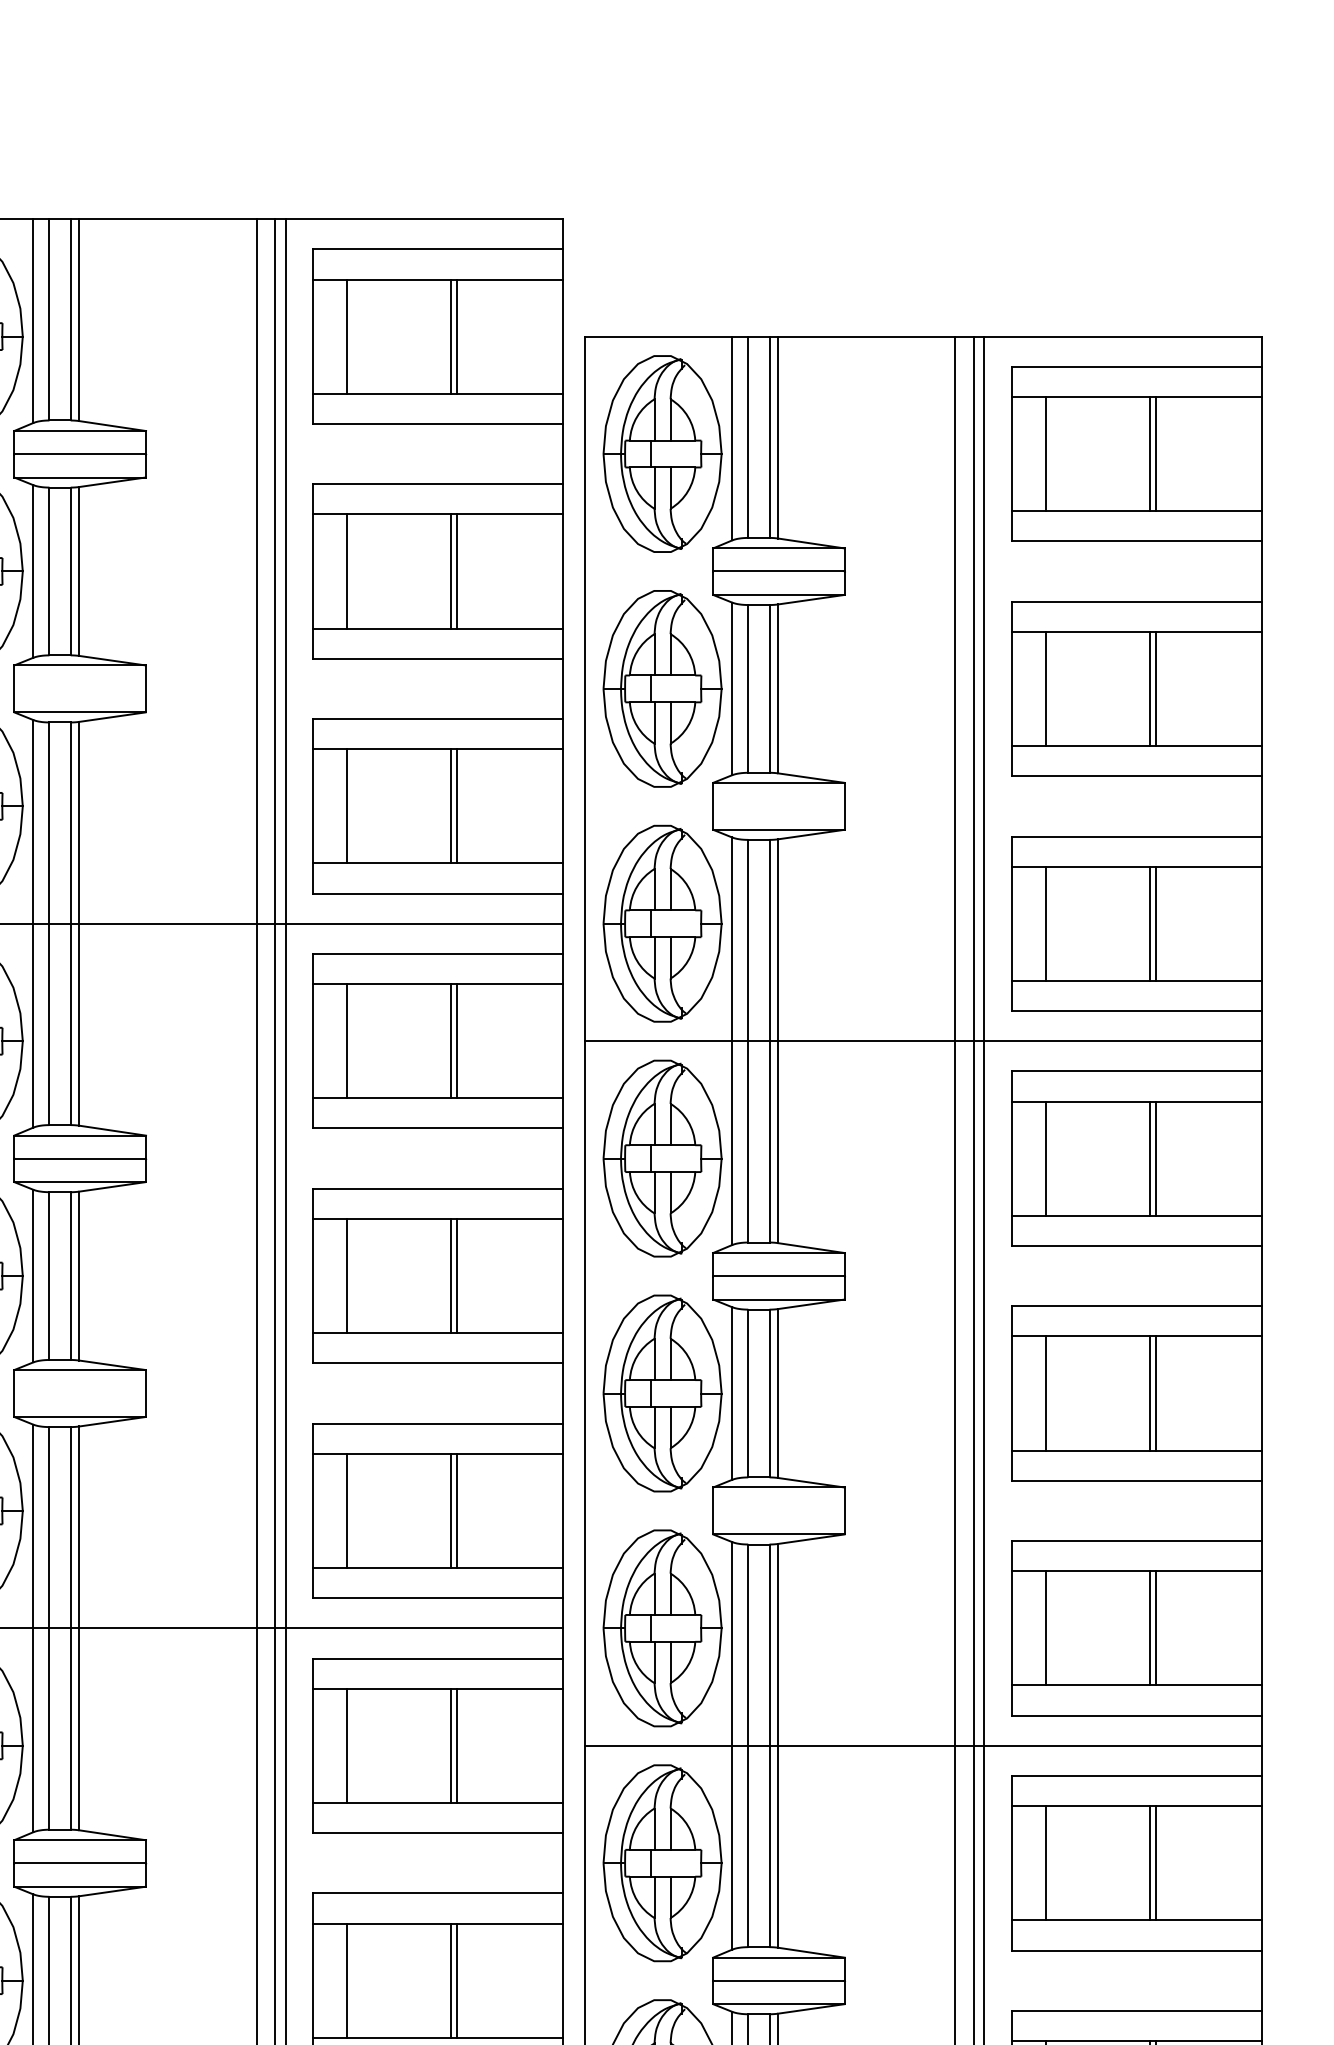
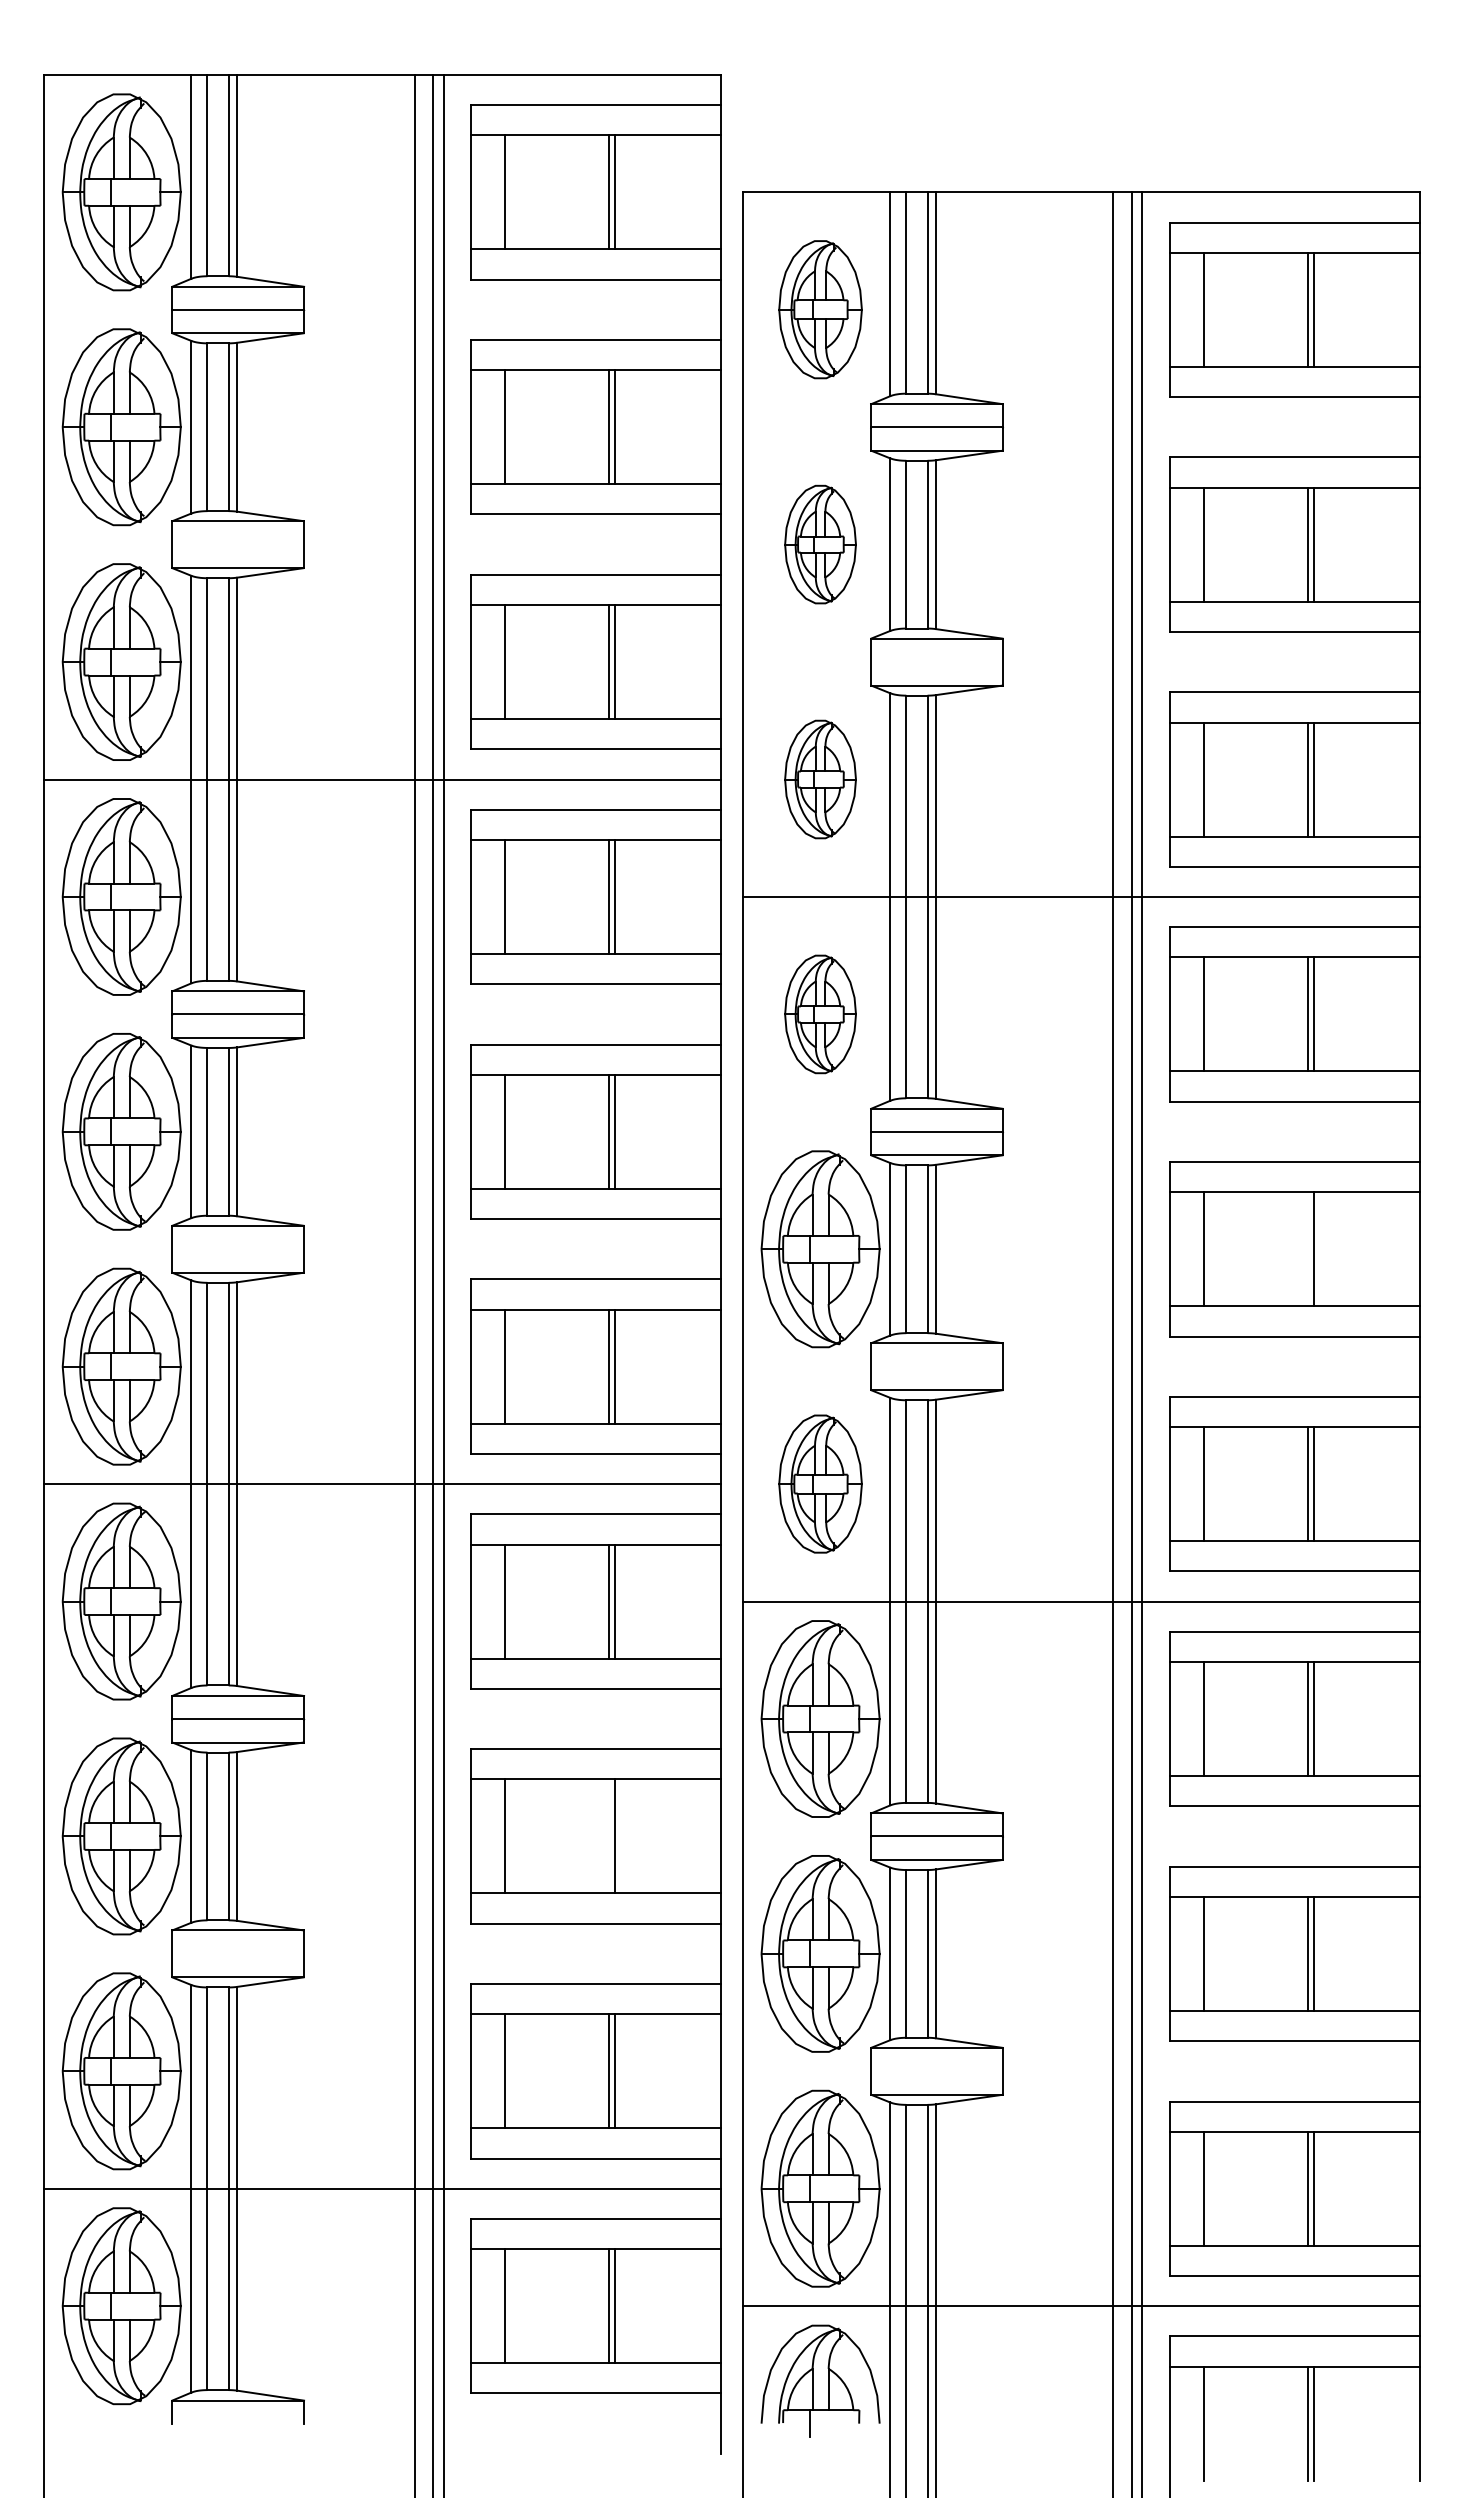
part: (662, 453) -> (820, 309), size x0.7
part: (662, 688) -> (820, 544), size x0.6
part: (662, 923) -> (820, 779), size x0.6
part: (662, 1158) -> (820, 1014), size x0.6
line: (1149, 1393) -> (1307, 1249), removed
part: (662, 1627) -> (820, 1483), size x0.7
line: (451, 1980) -> (609, 1836), removed

